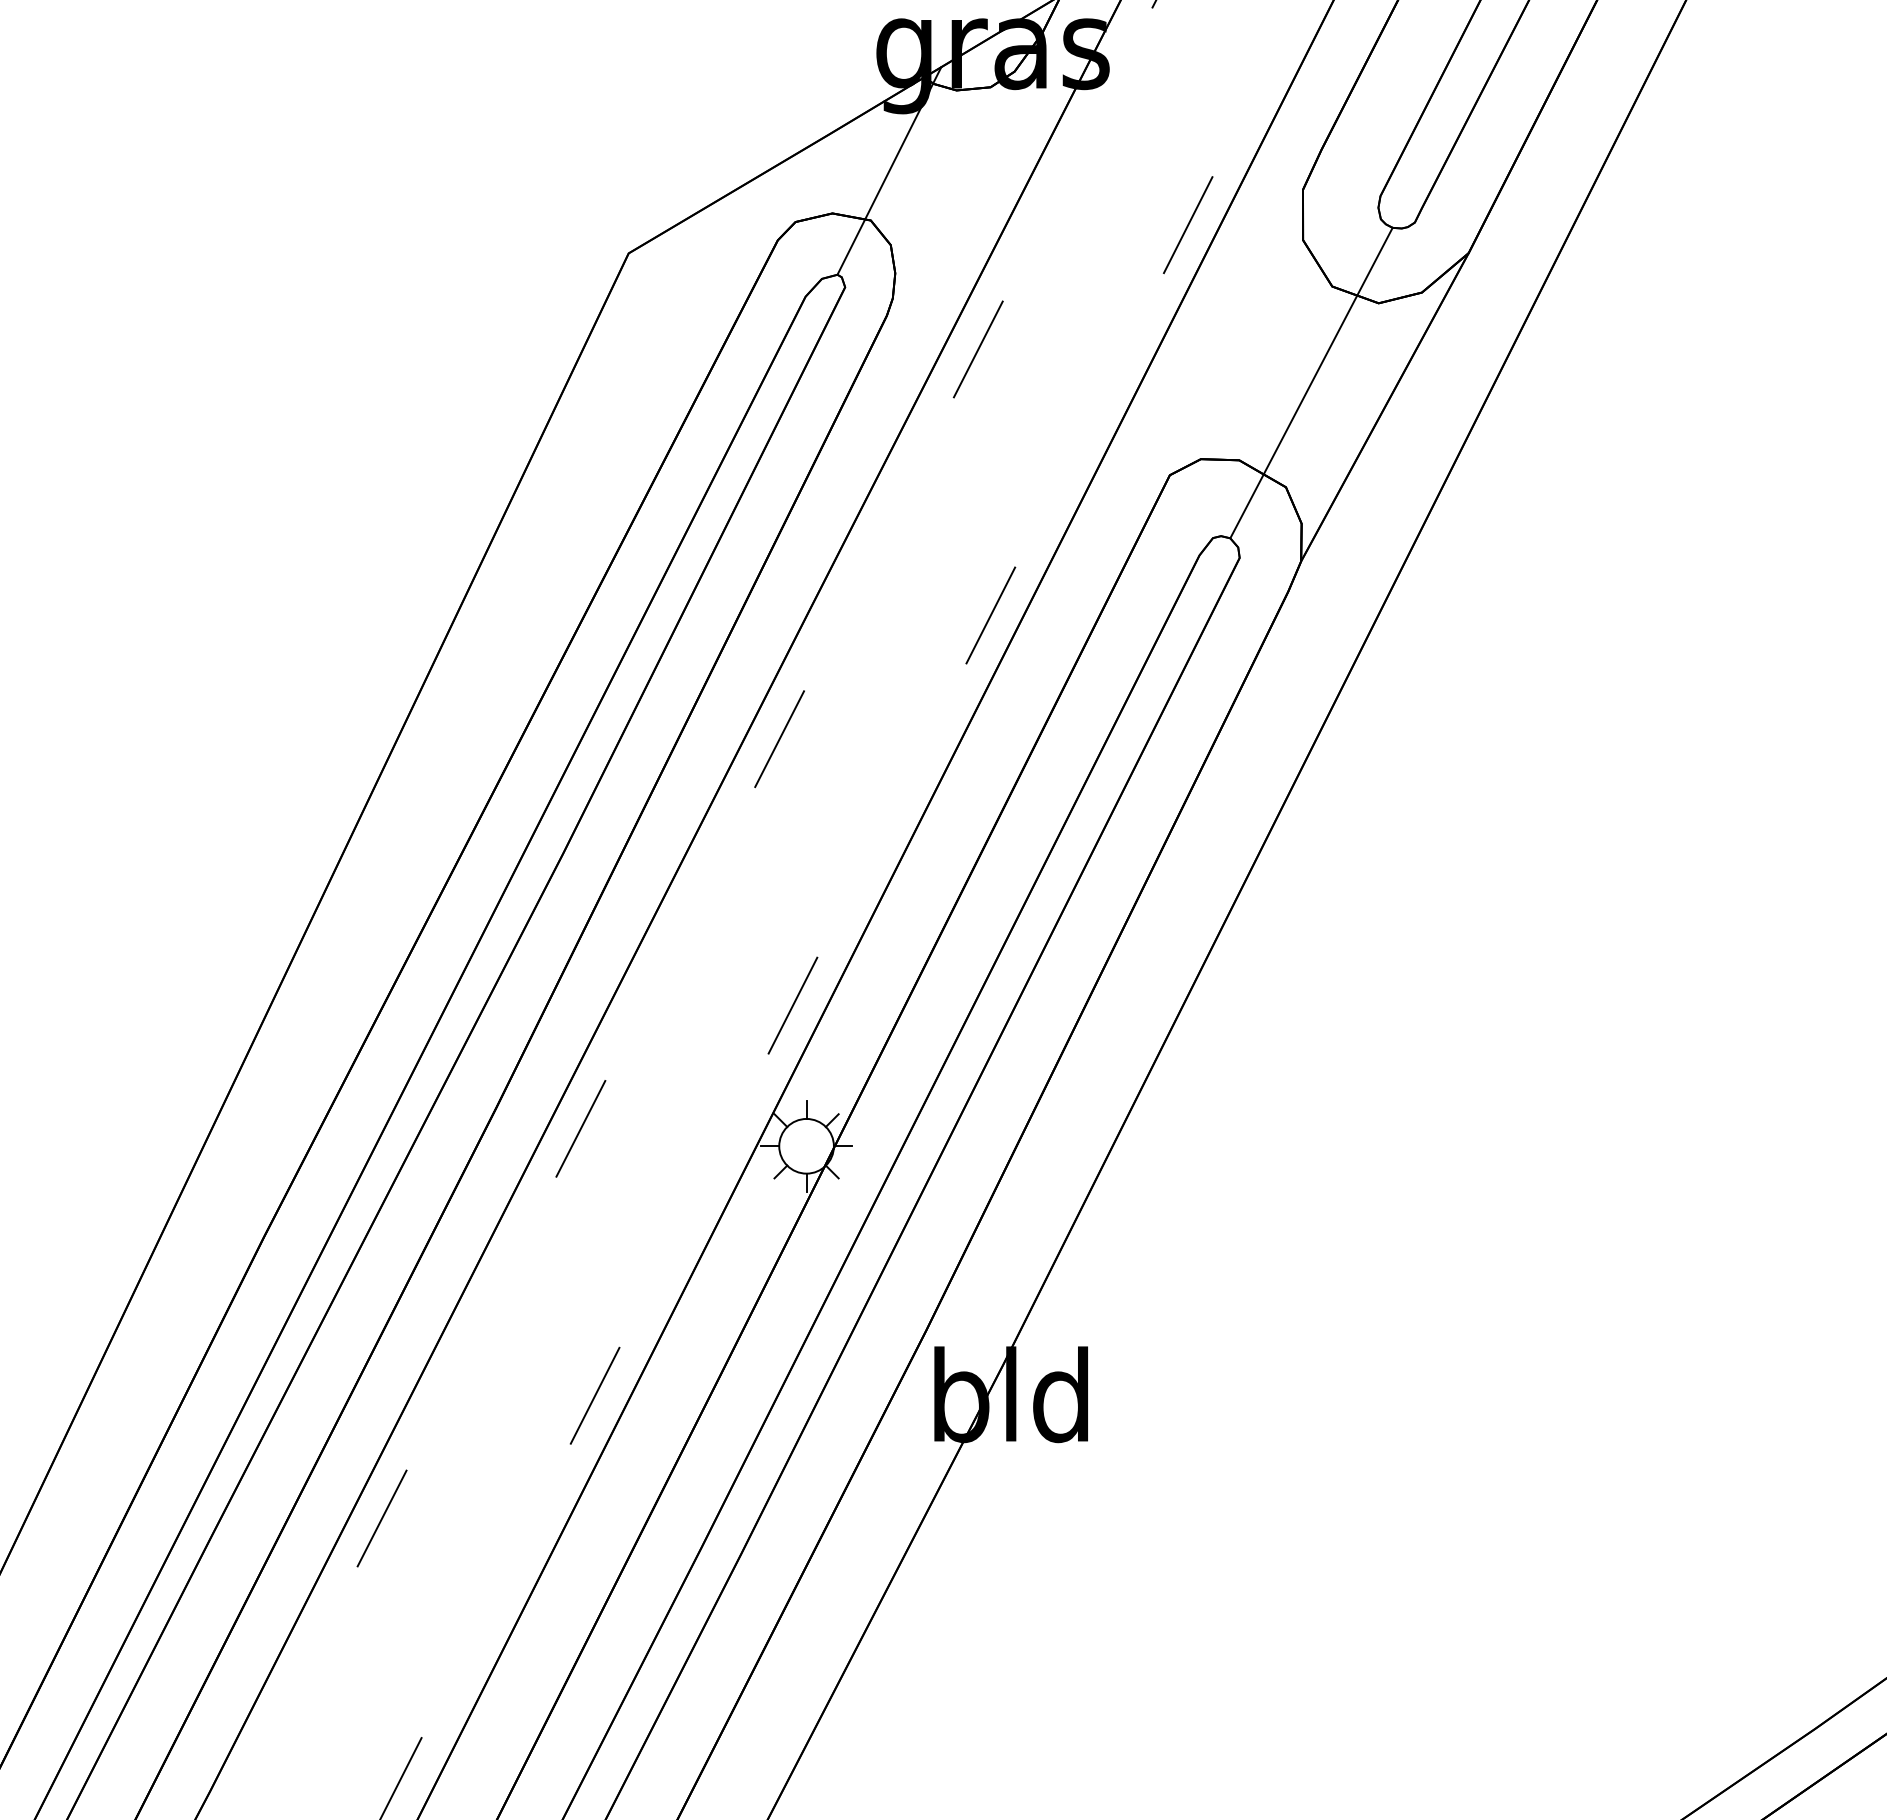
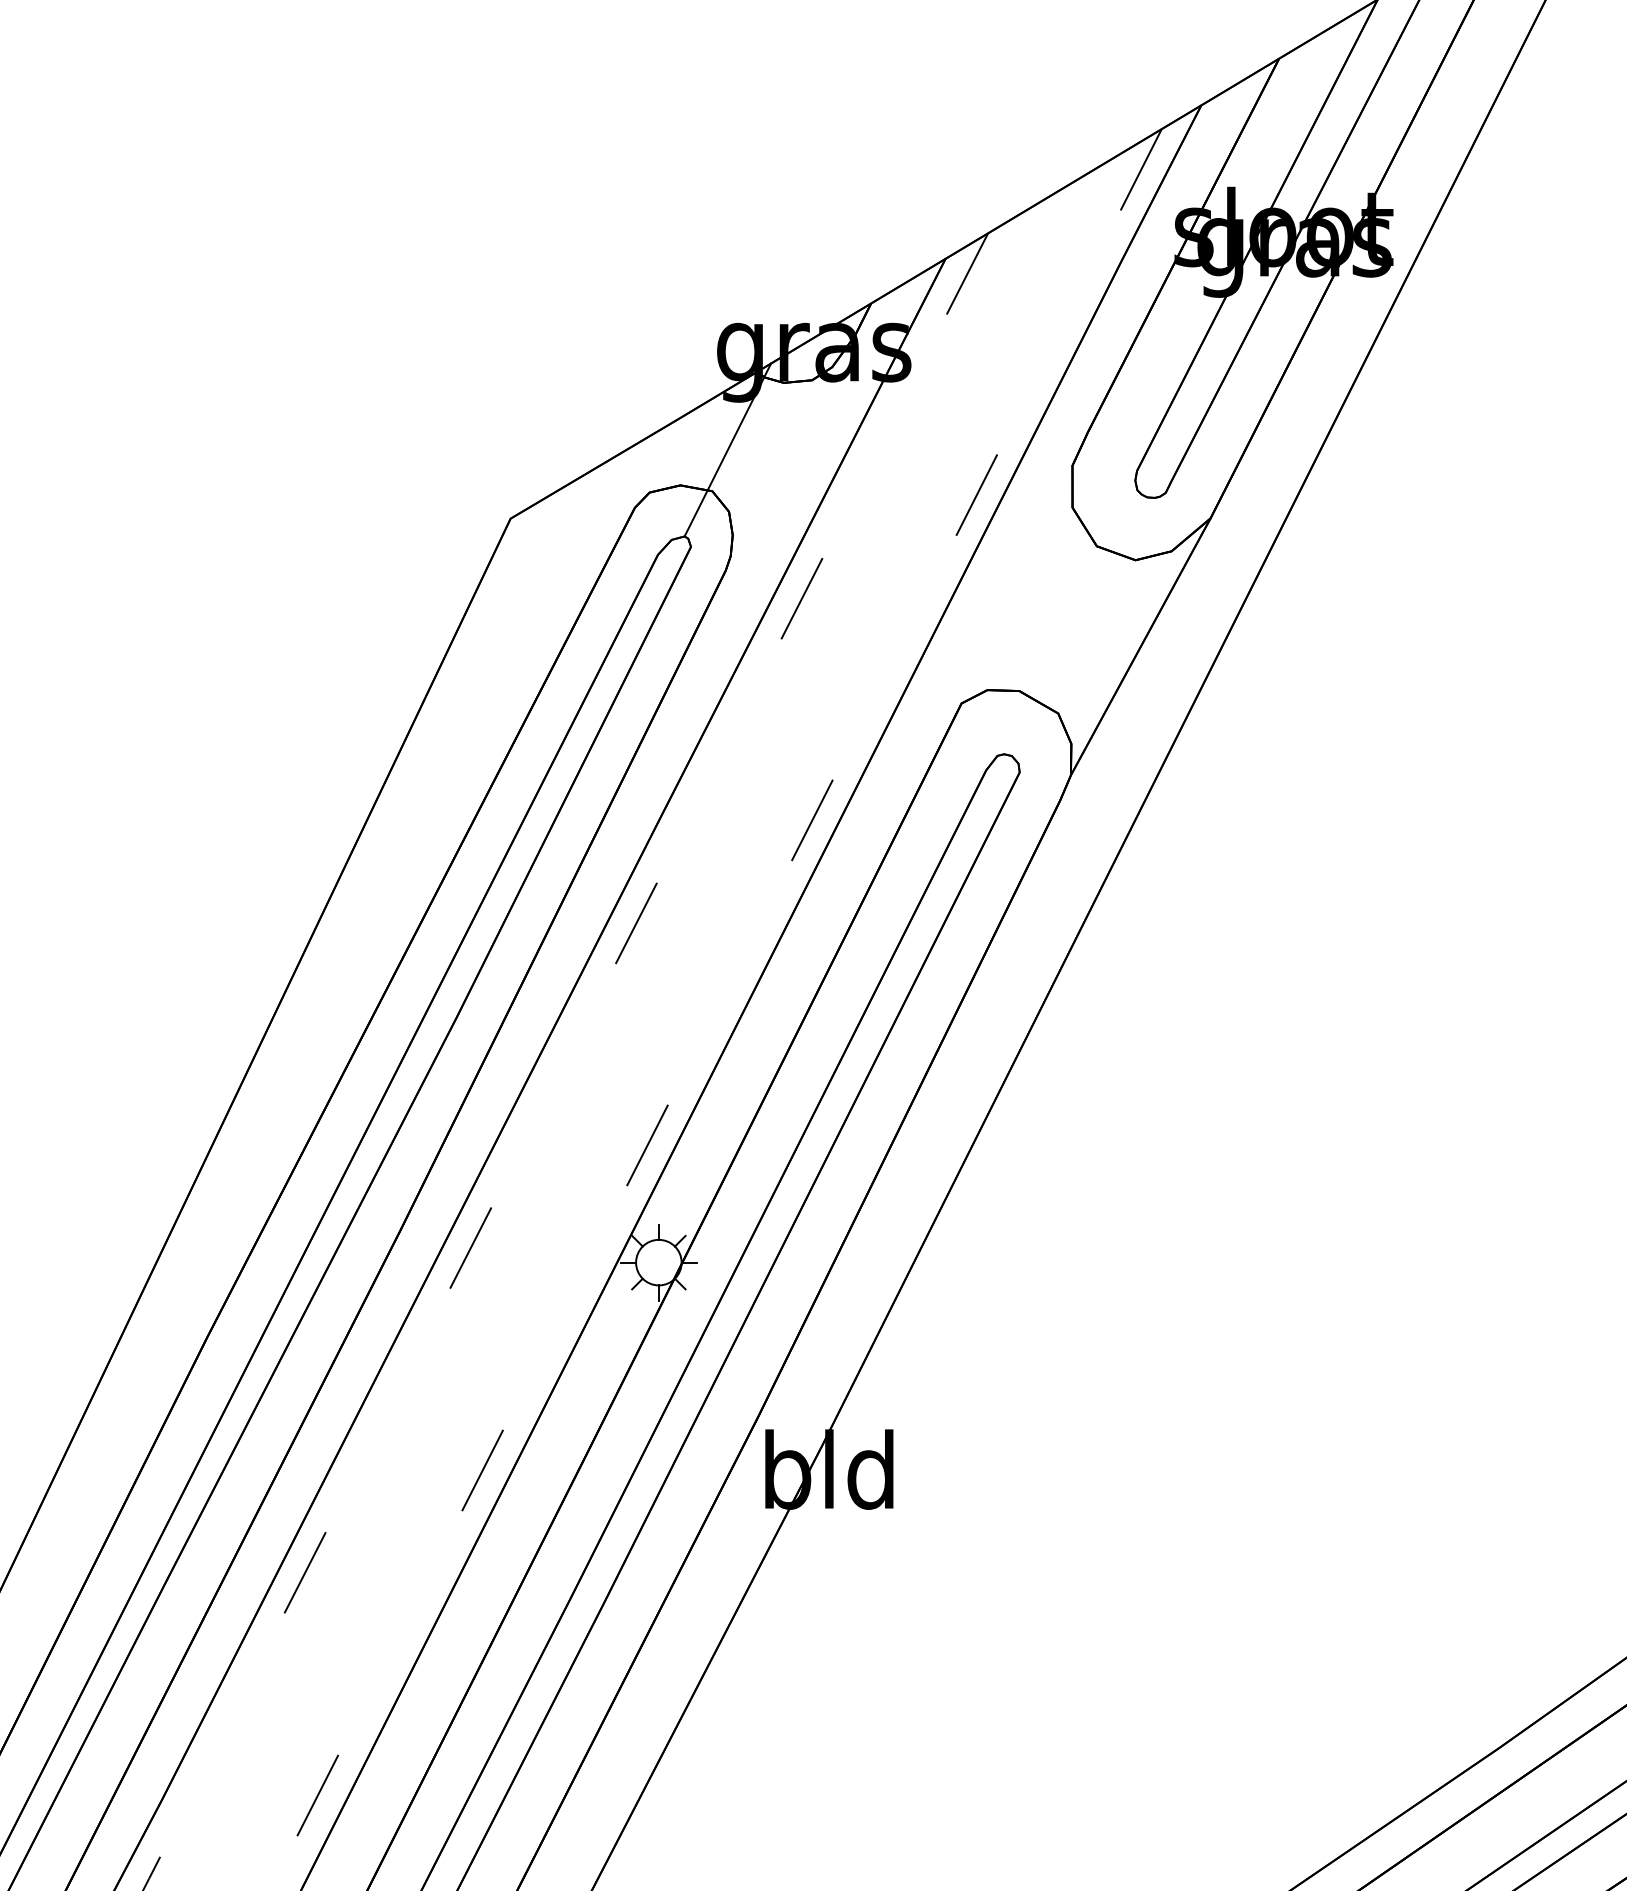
line: (1311, 382) -> (1079, 626), removed

